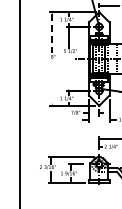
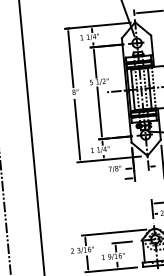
line: (52, 34) -> (71, 60), dashed -> solid
line: (68, 72) -> (99, 112), added
line: (52, 82) -> (77, 128), added

